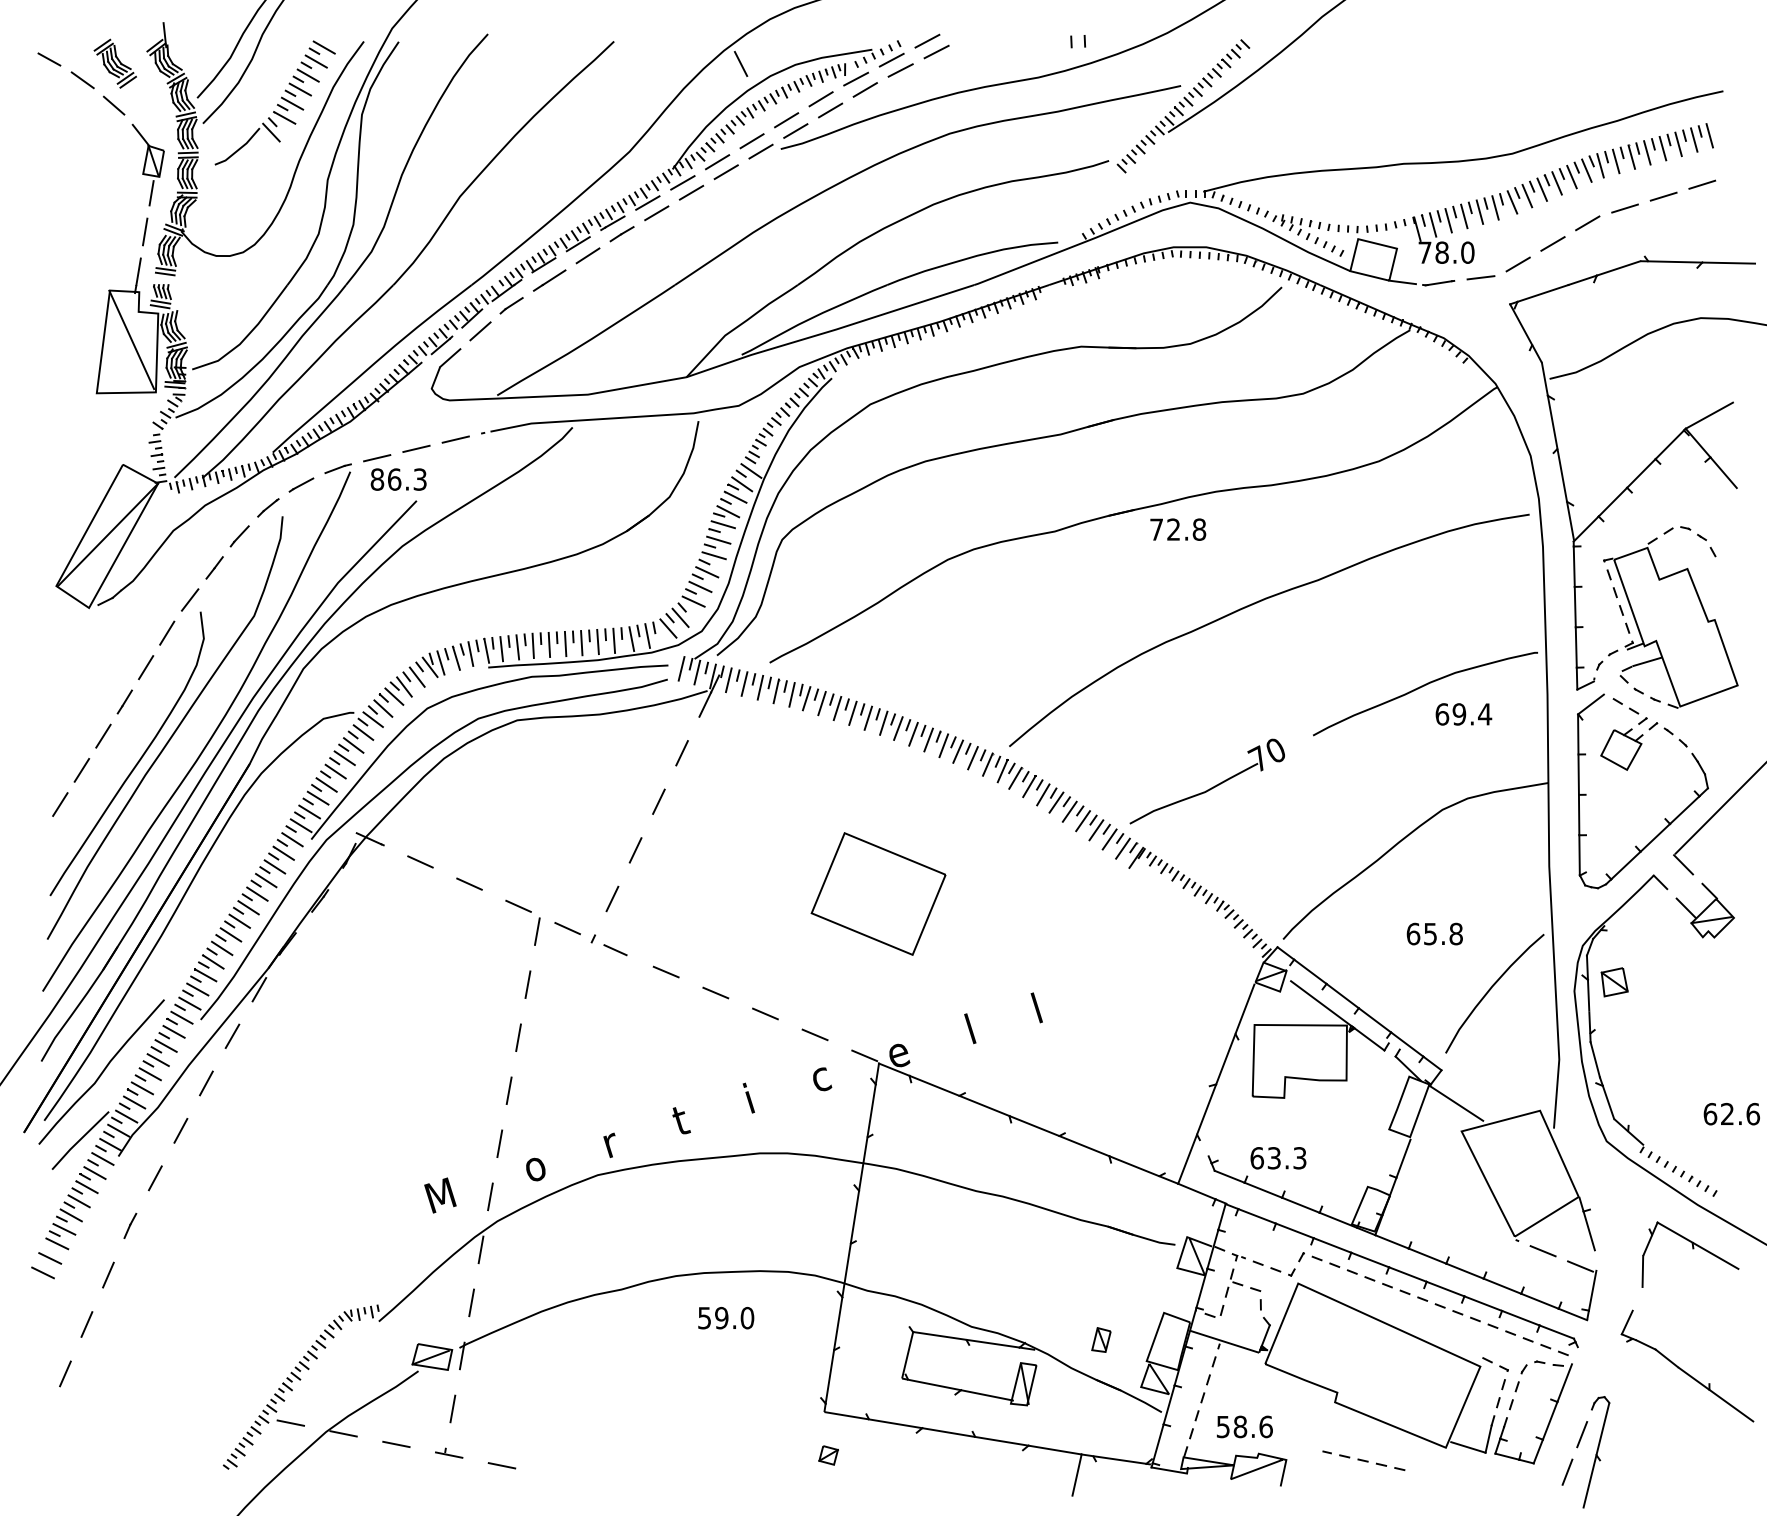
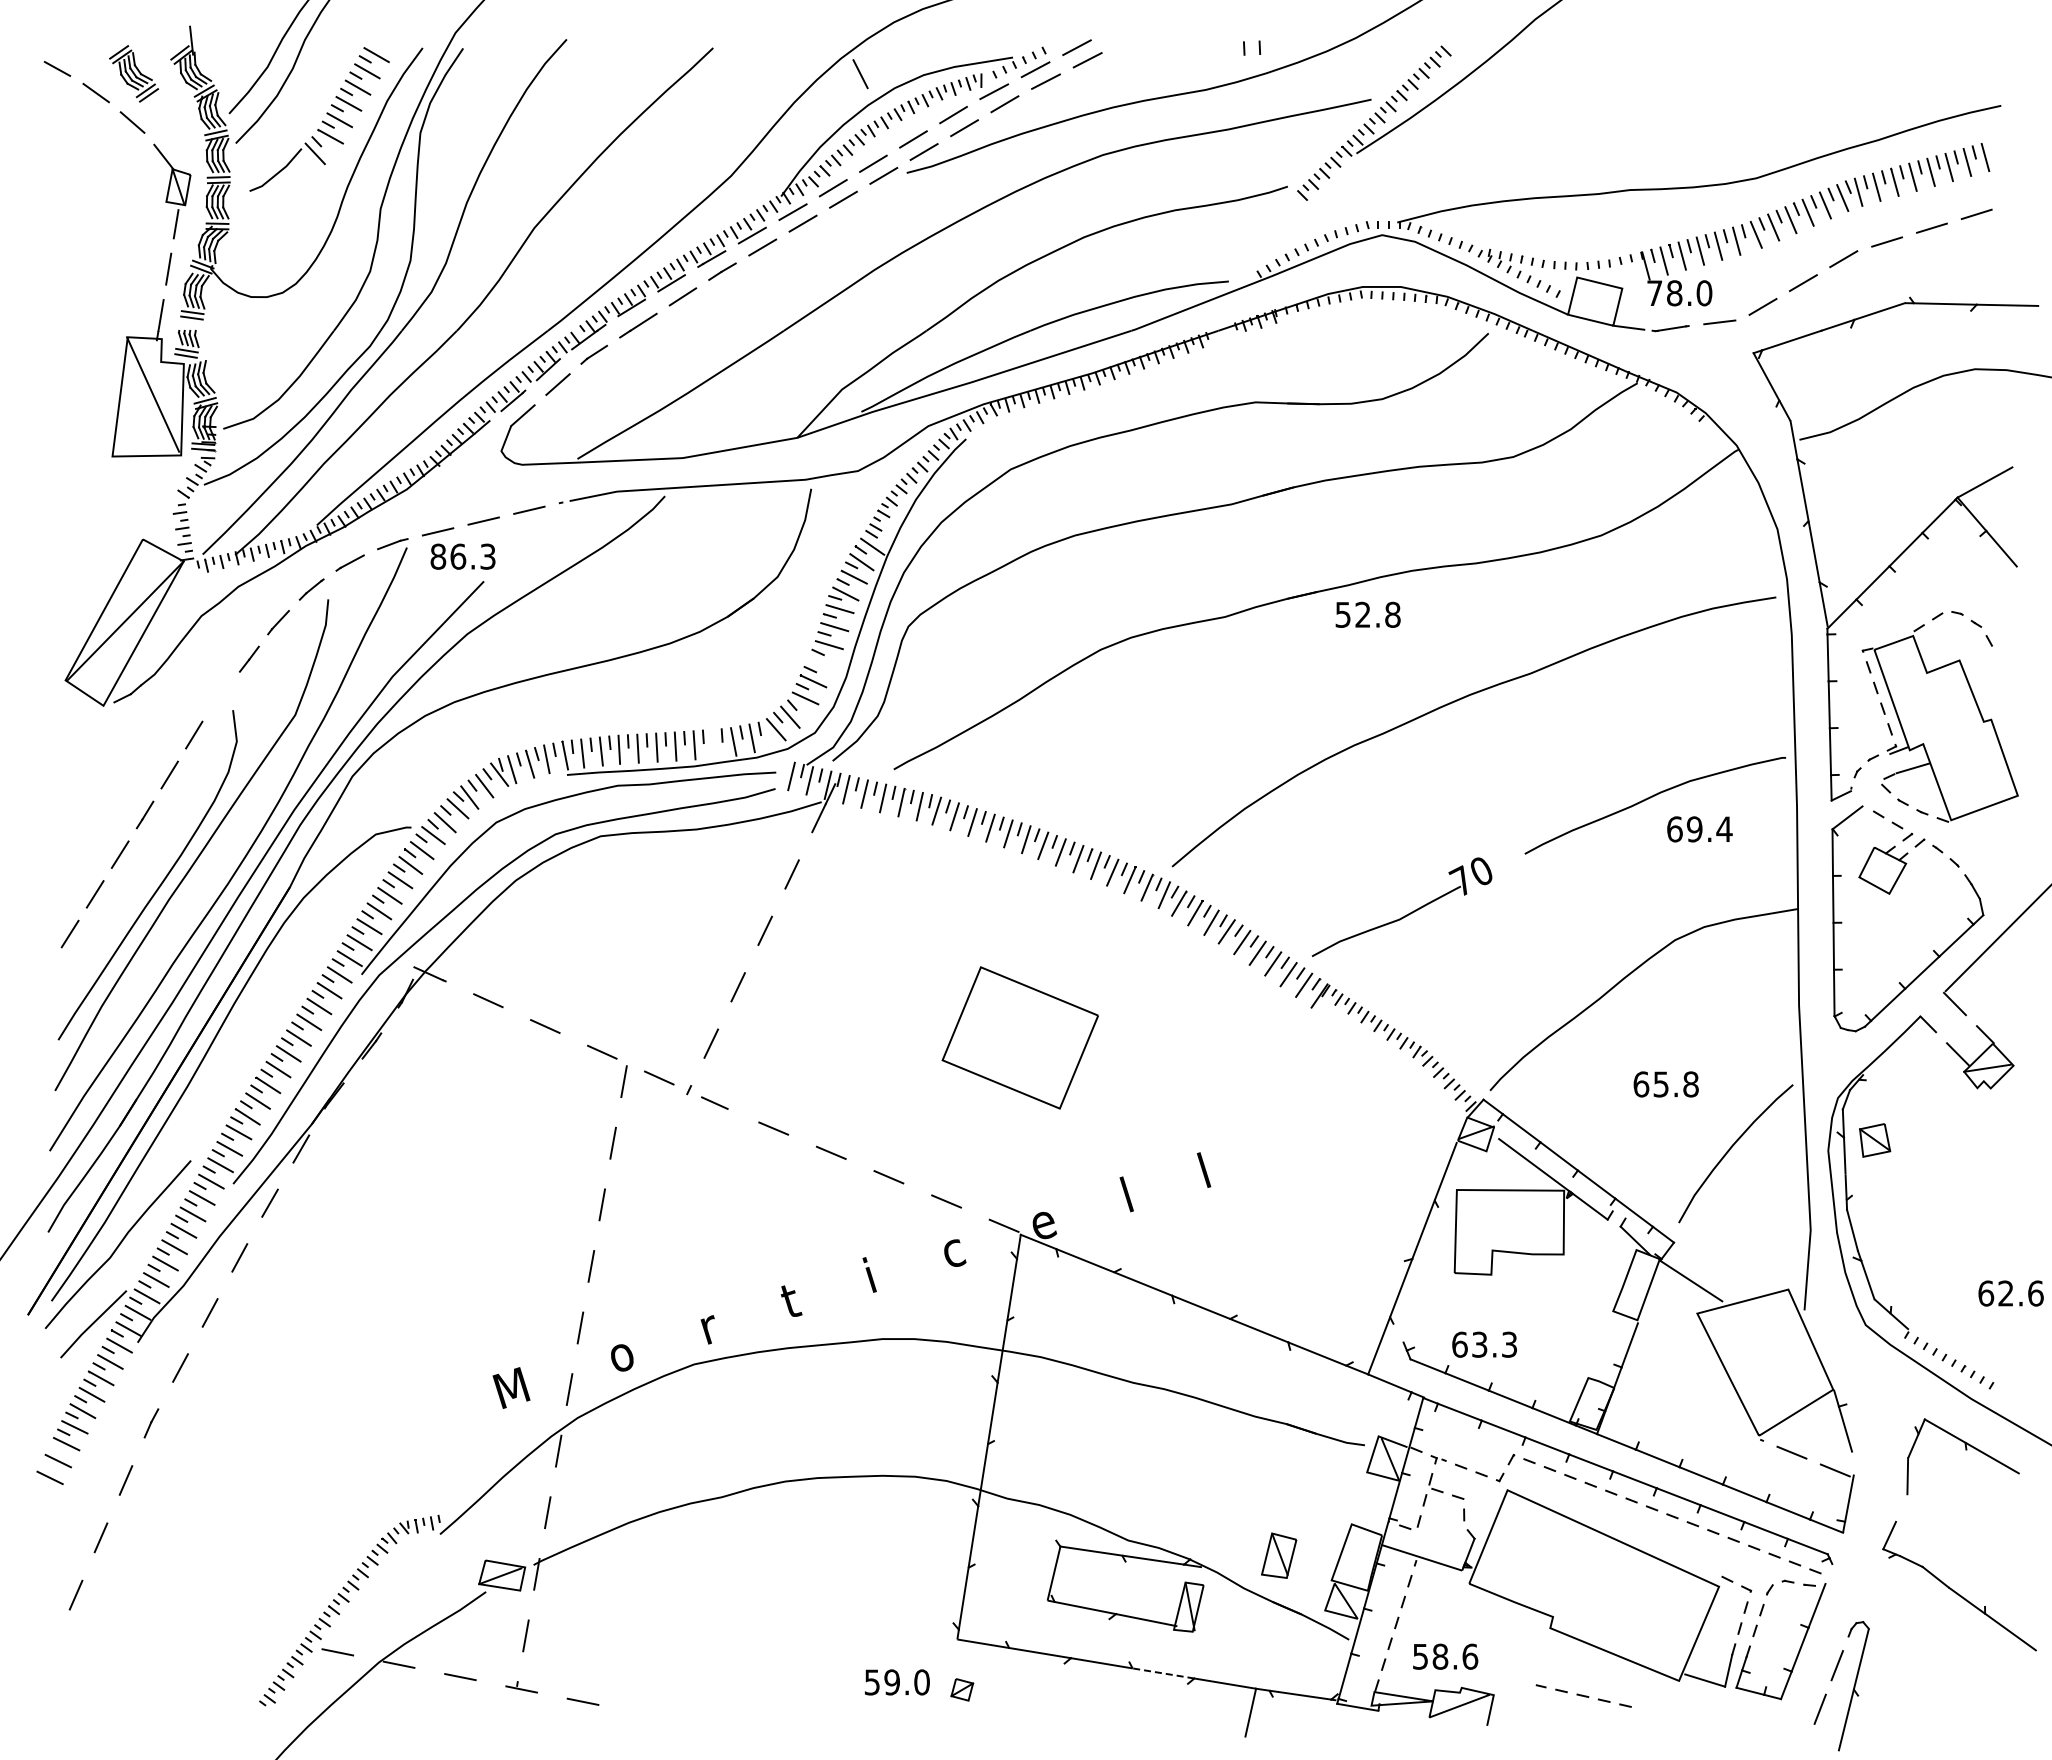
text: (1156, 529) -> (1342, 614), 72.8 -> 52.8
line: (707, 572) -> (821, 664), removed
line: (189, 599) -> (220, 696), removed
line: (614, 640) -> (713, 743), removed
text: (726, 1318) -> (897, 1682), moved
part: (1100, 1339) -> (1278, 1555), size x1.6
line: (1001, 1441) -> (1163, 1673), solid -> dashed

